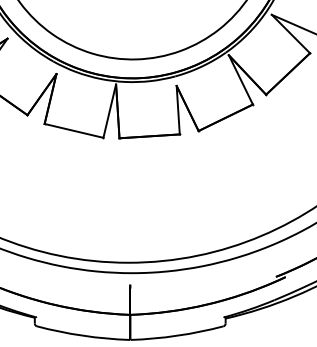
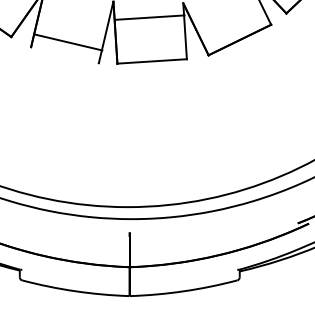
line: (73, 130) -> (67, 42), moved
line: (149, 136) -> (149, 17), moved

